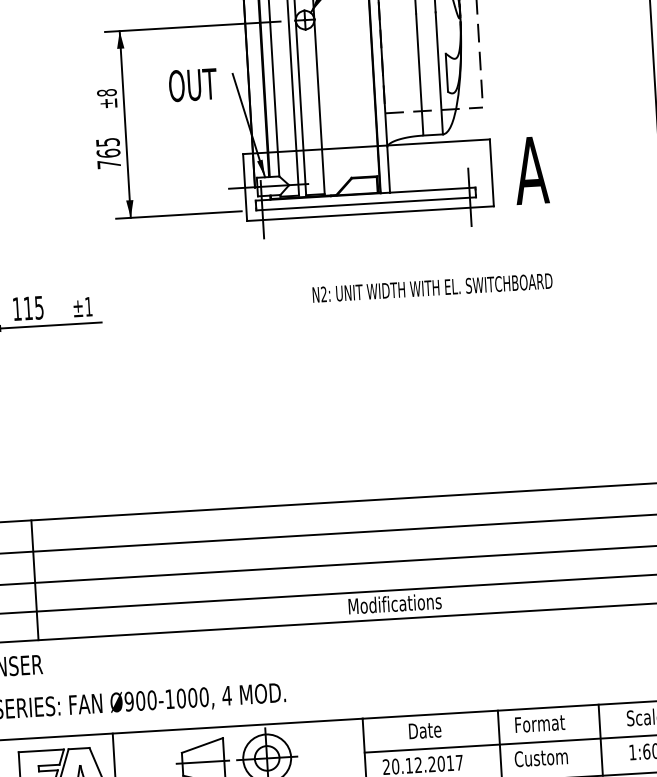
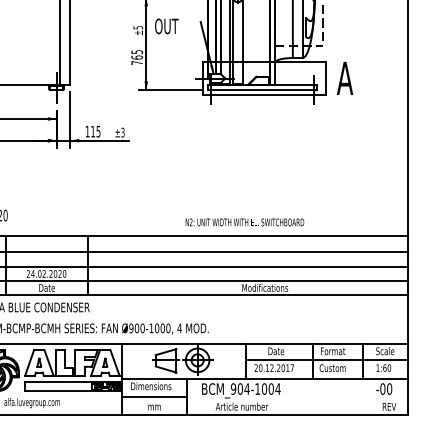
text: (192, 85) -> (166, 26), moved
text: (105, 92) -> (137, 27), ±8 -> ±5
text: (431, 288) -> (244, 222), moved
text: (87, 306) -> (122, 132), ±1 -> ±3

